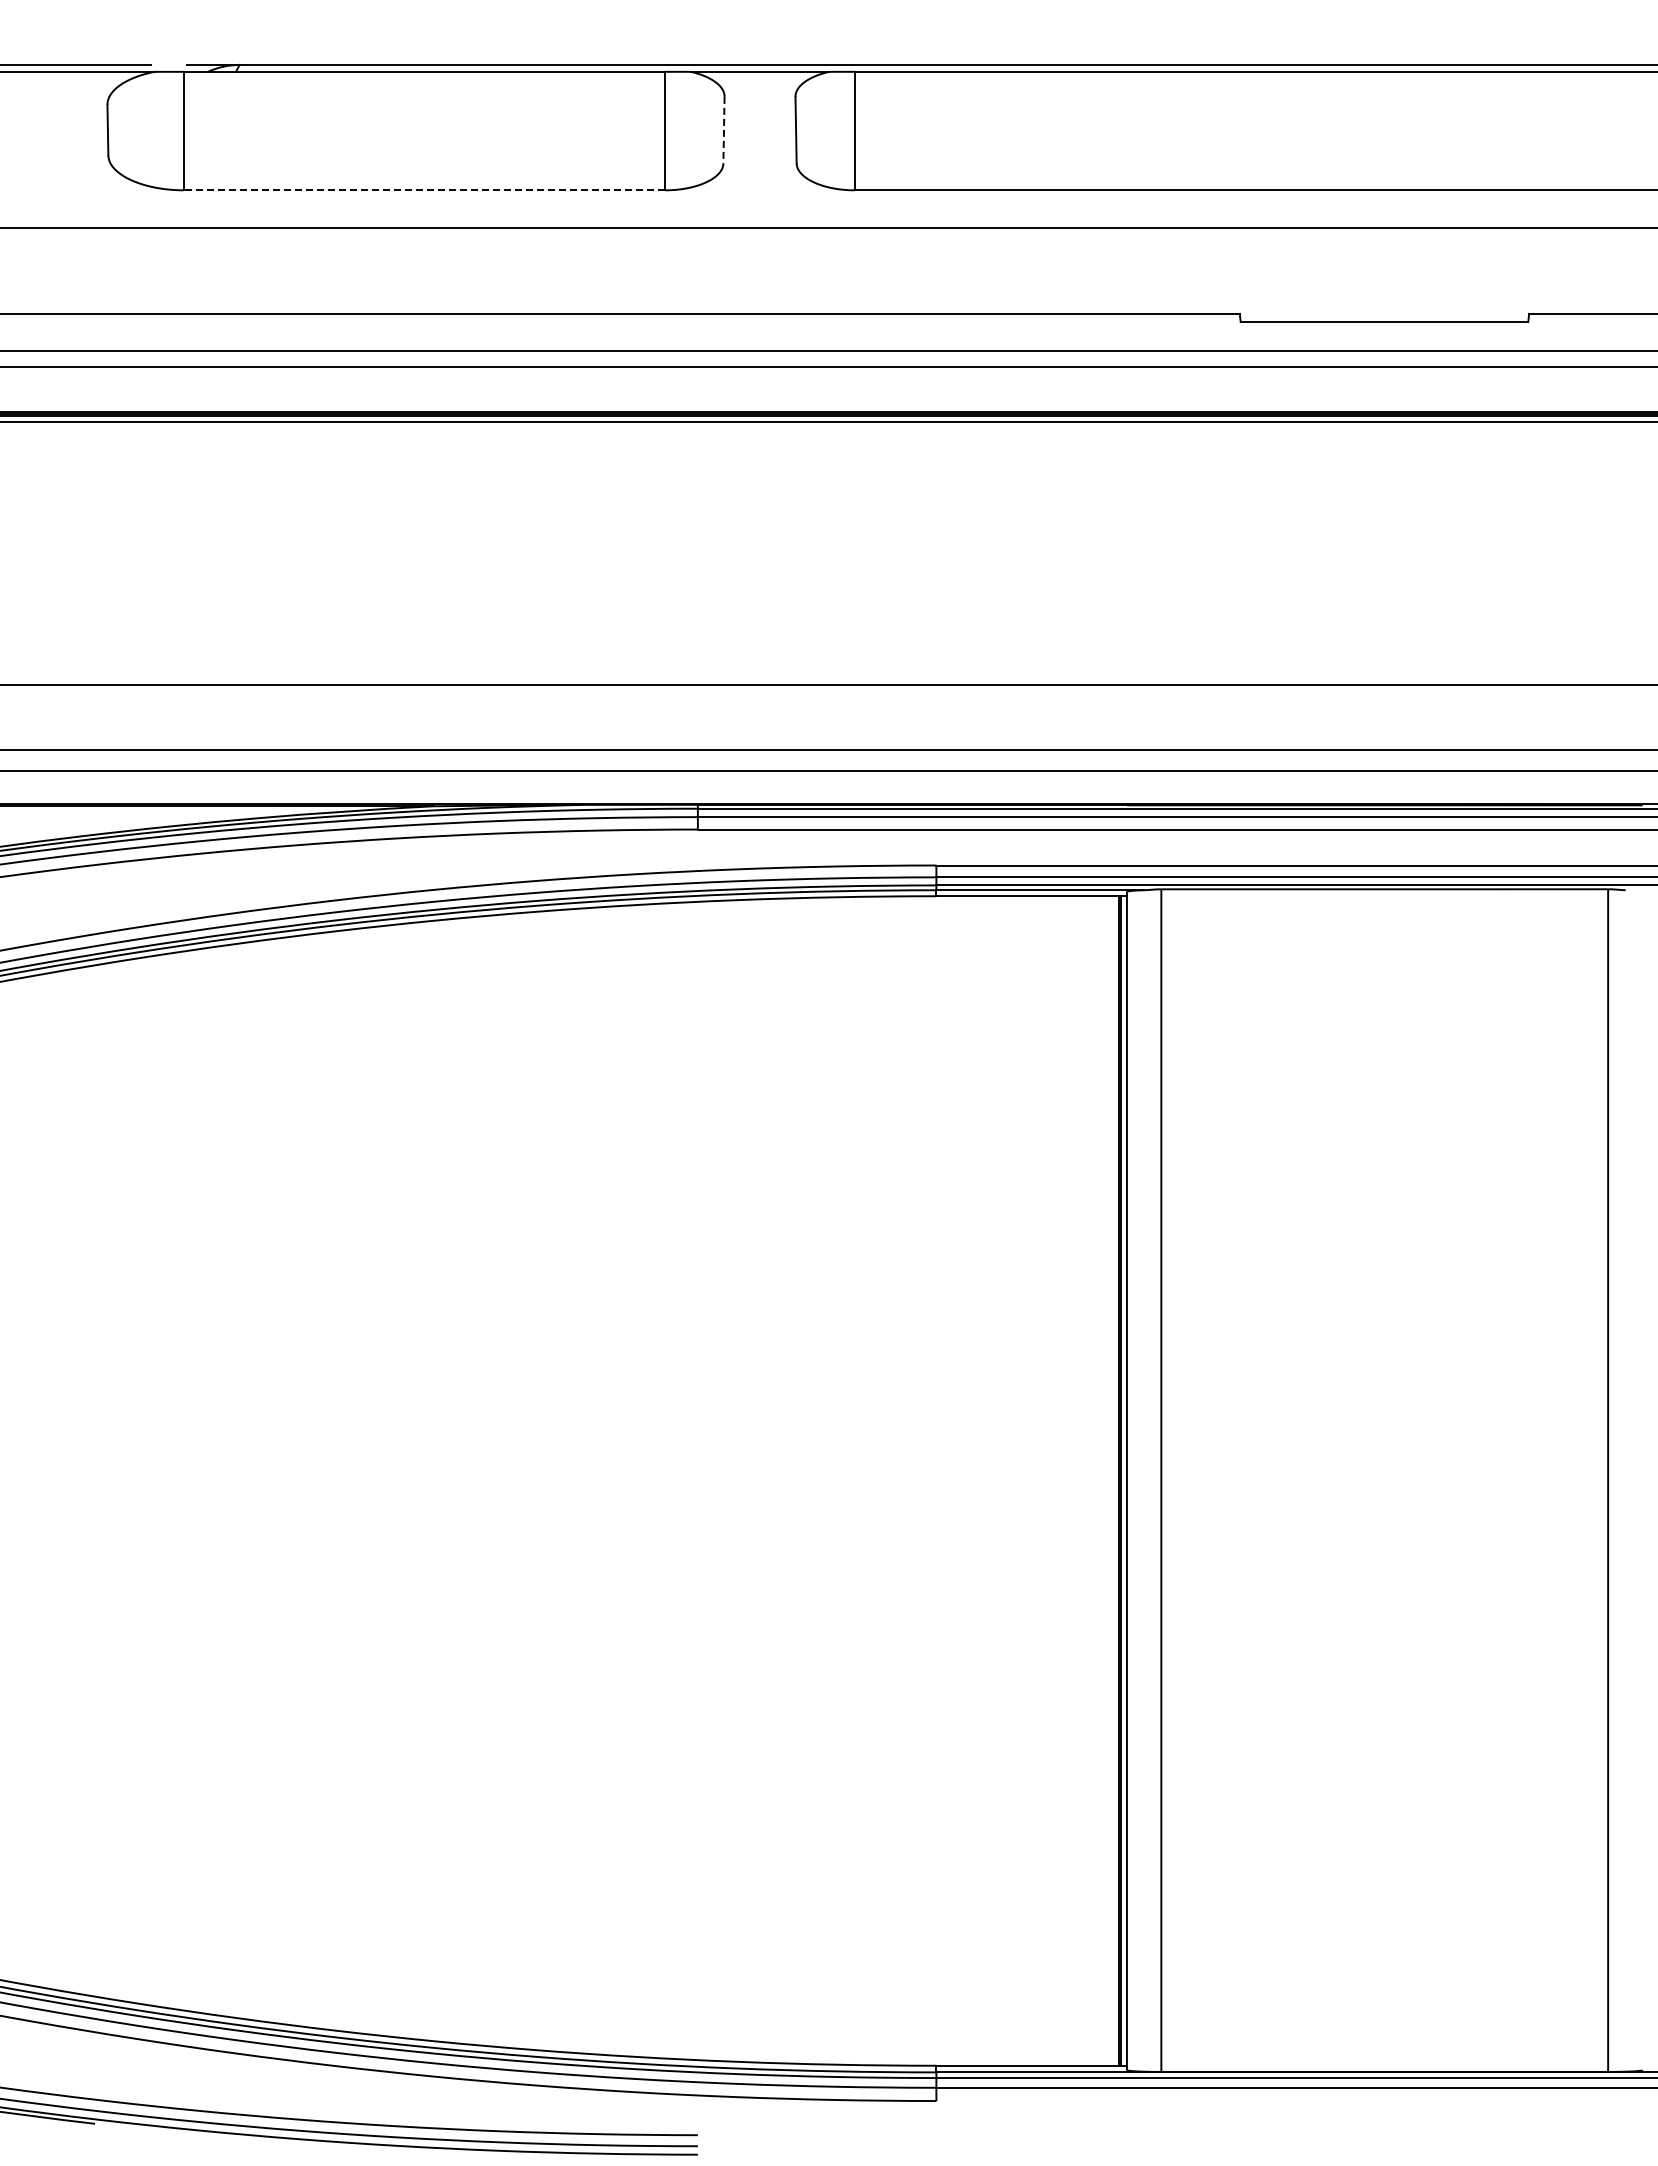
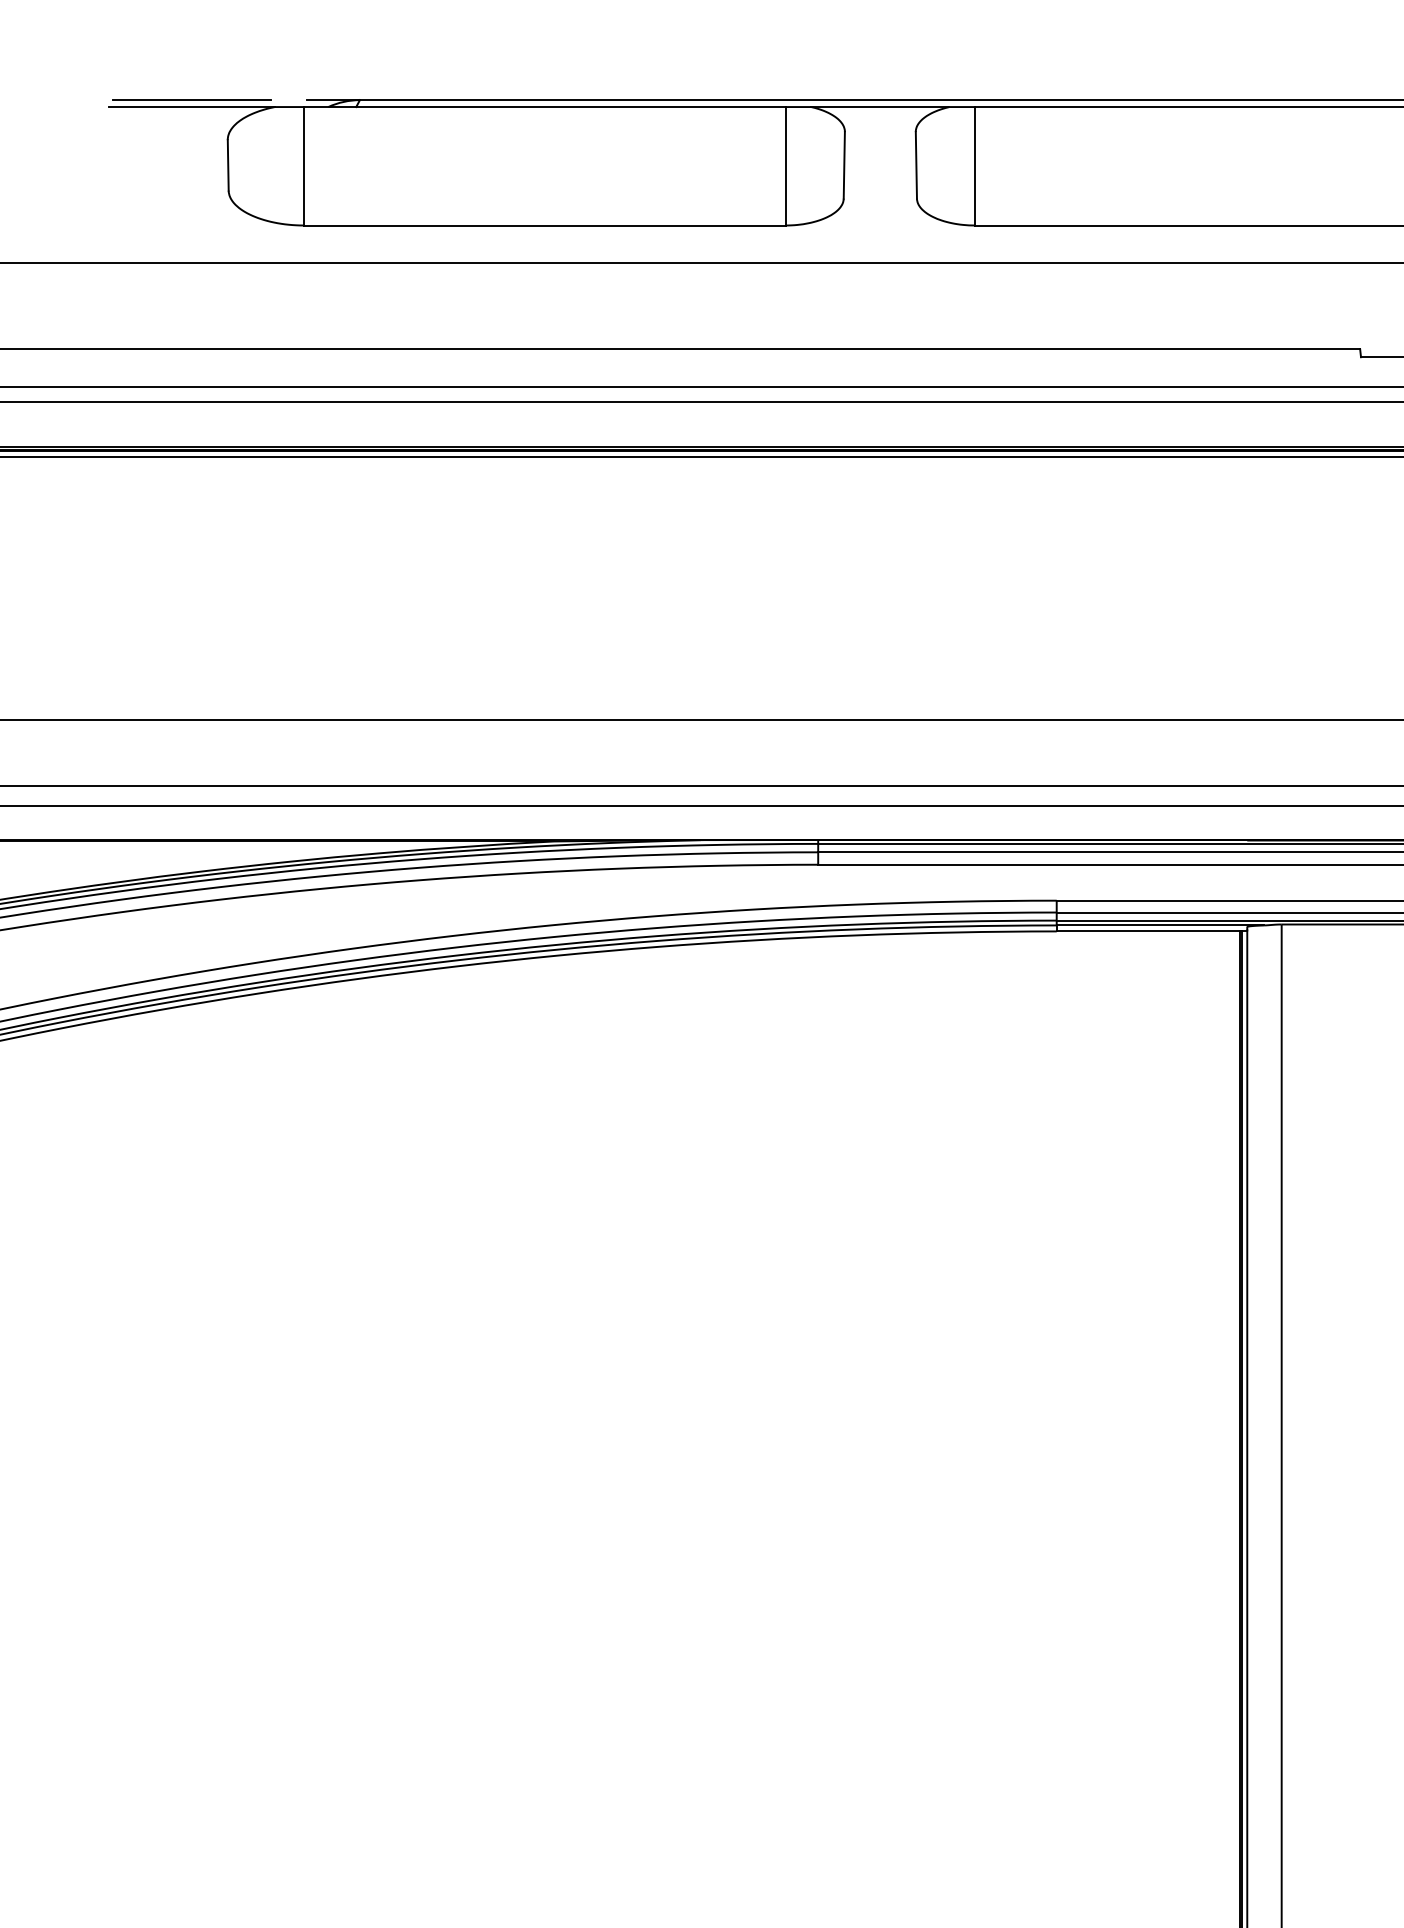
line: (723, 130) -> (843, 165), dashed -> solid
line: (424, 190) -> (544, 225), dashed -> solid

